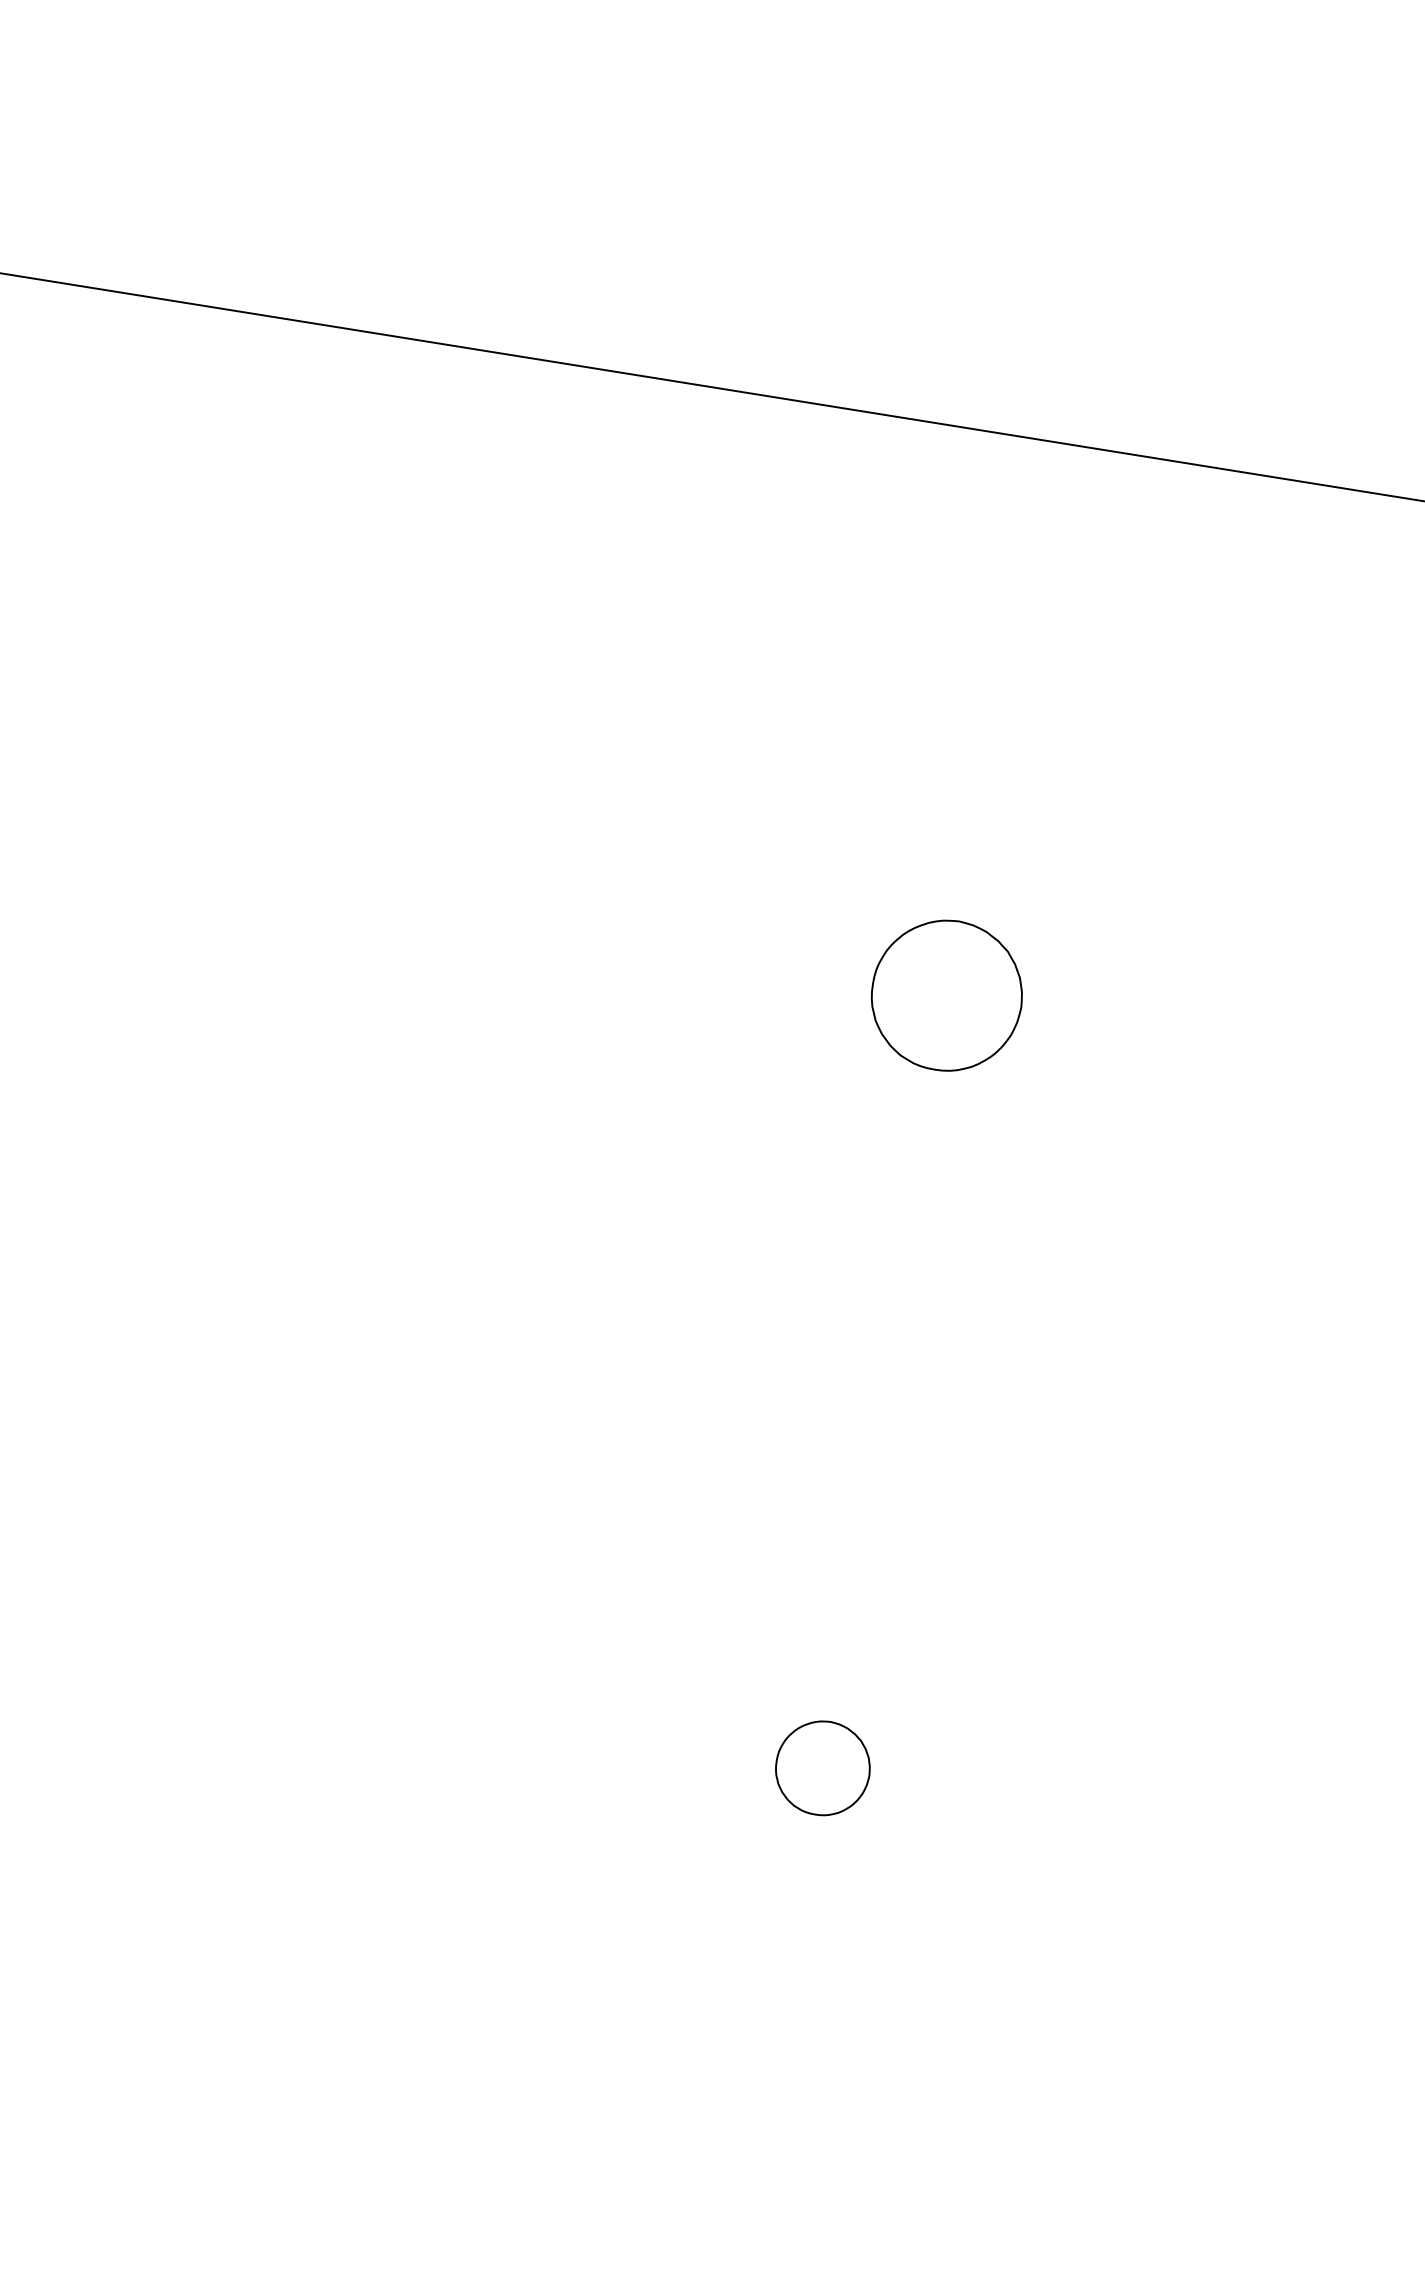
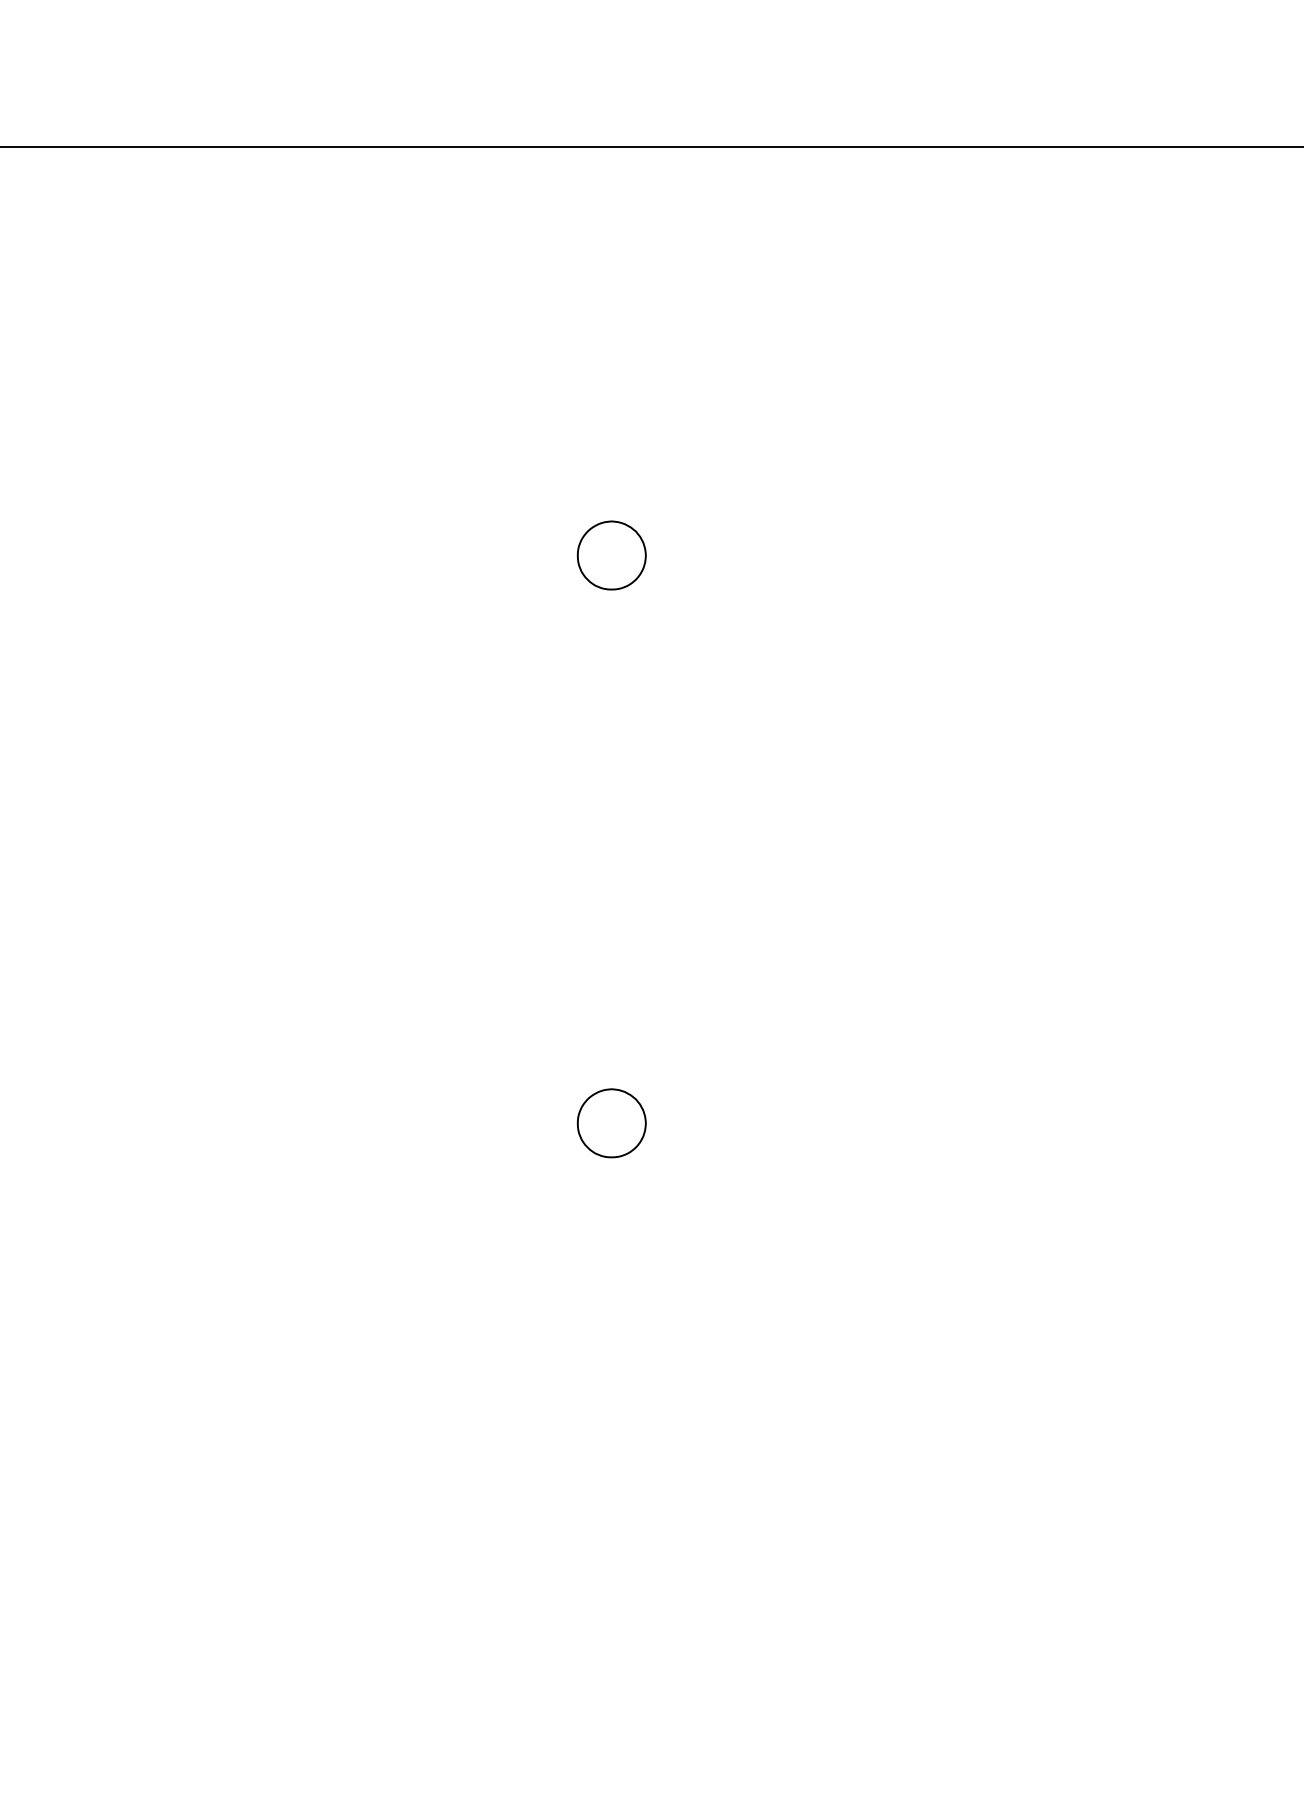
part: (946, 995) -> (611, 555), size x0.62

